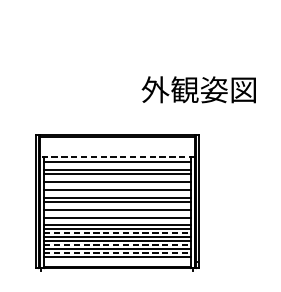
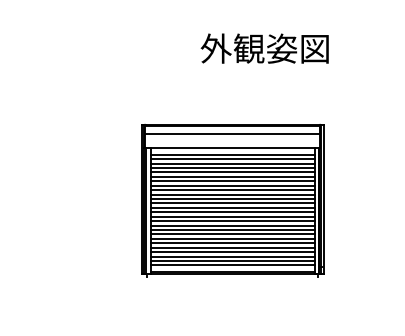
text: (198, 89) -> (264, 48), moved
line: (117, 144) -> (232, 134), added
line: (116, 156) -> (231, 148), dashed -> solid
line: (117, 166) -> (232, 159), added
line: (117, 178) -> (232, 172), added
line: (117, 186) -> (232, 181), added
line: (117, 194) -> (232, 190), added
line: (117, 205) -> (232, 203), added
line: (117, 213) -> (232, 212), added
line: (117, 221) -> (232, 221), added
line: (118, 233) -> (233, 234), dashed -> solid
line: (118, 244) -> (233, 247), dashed -> solid
line: (118, 253) -> (233, 256), dashed -> solid
line: (117, 261) -> (232, 265), added

